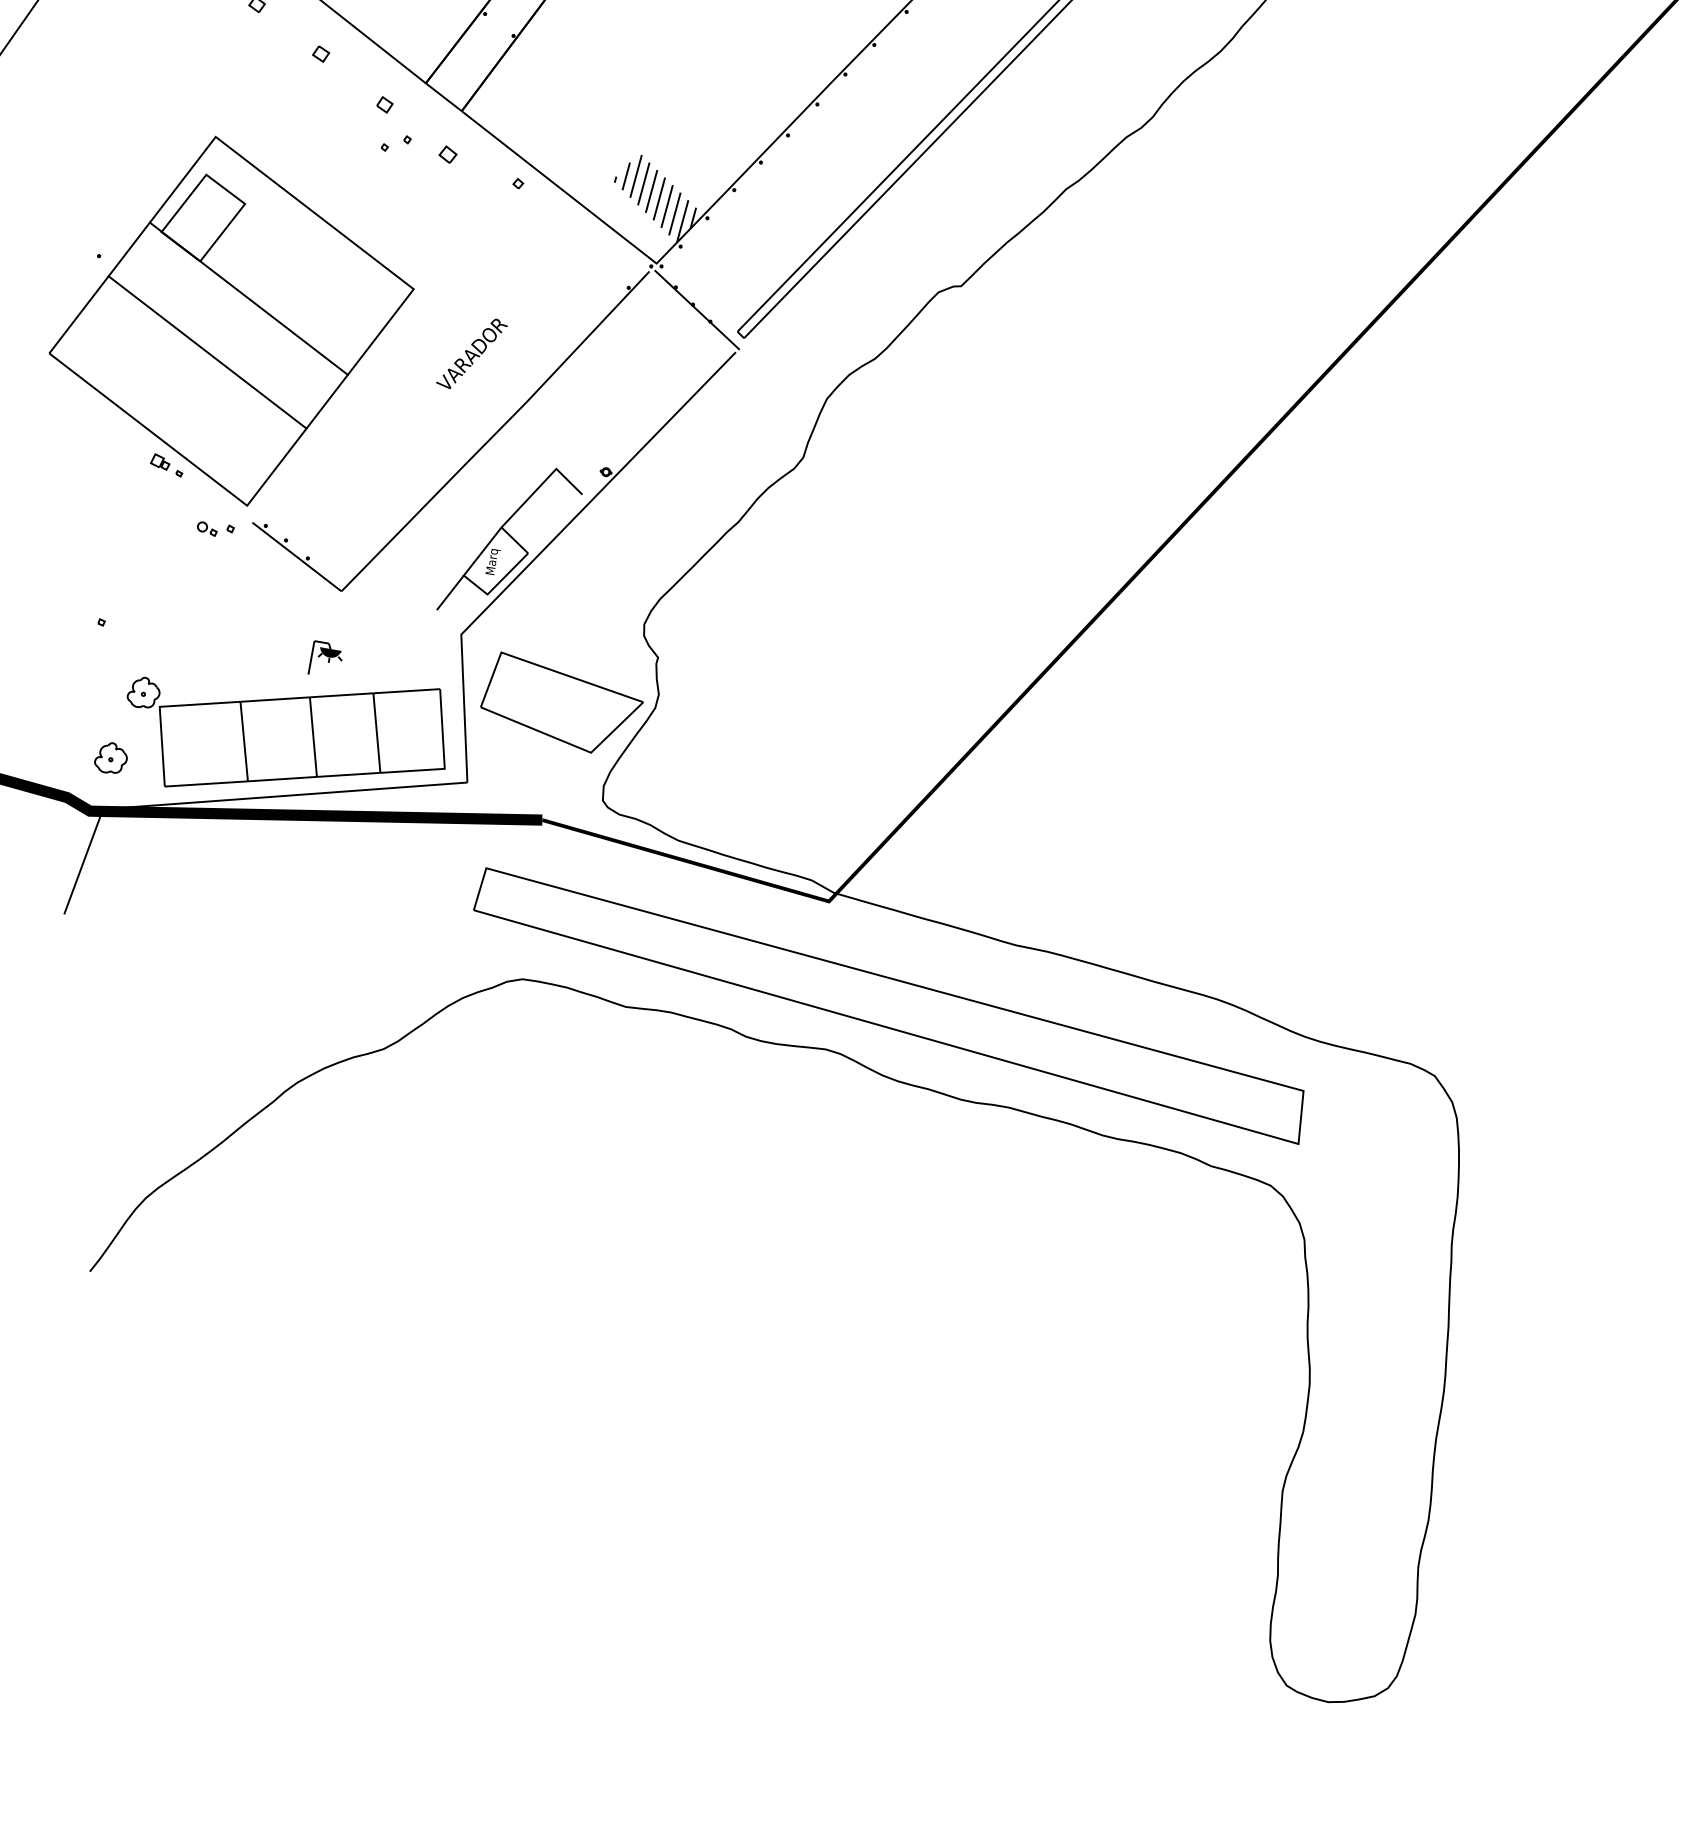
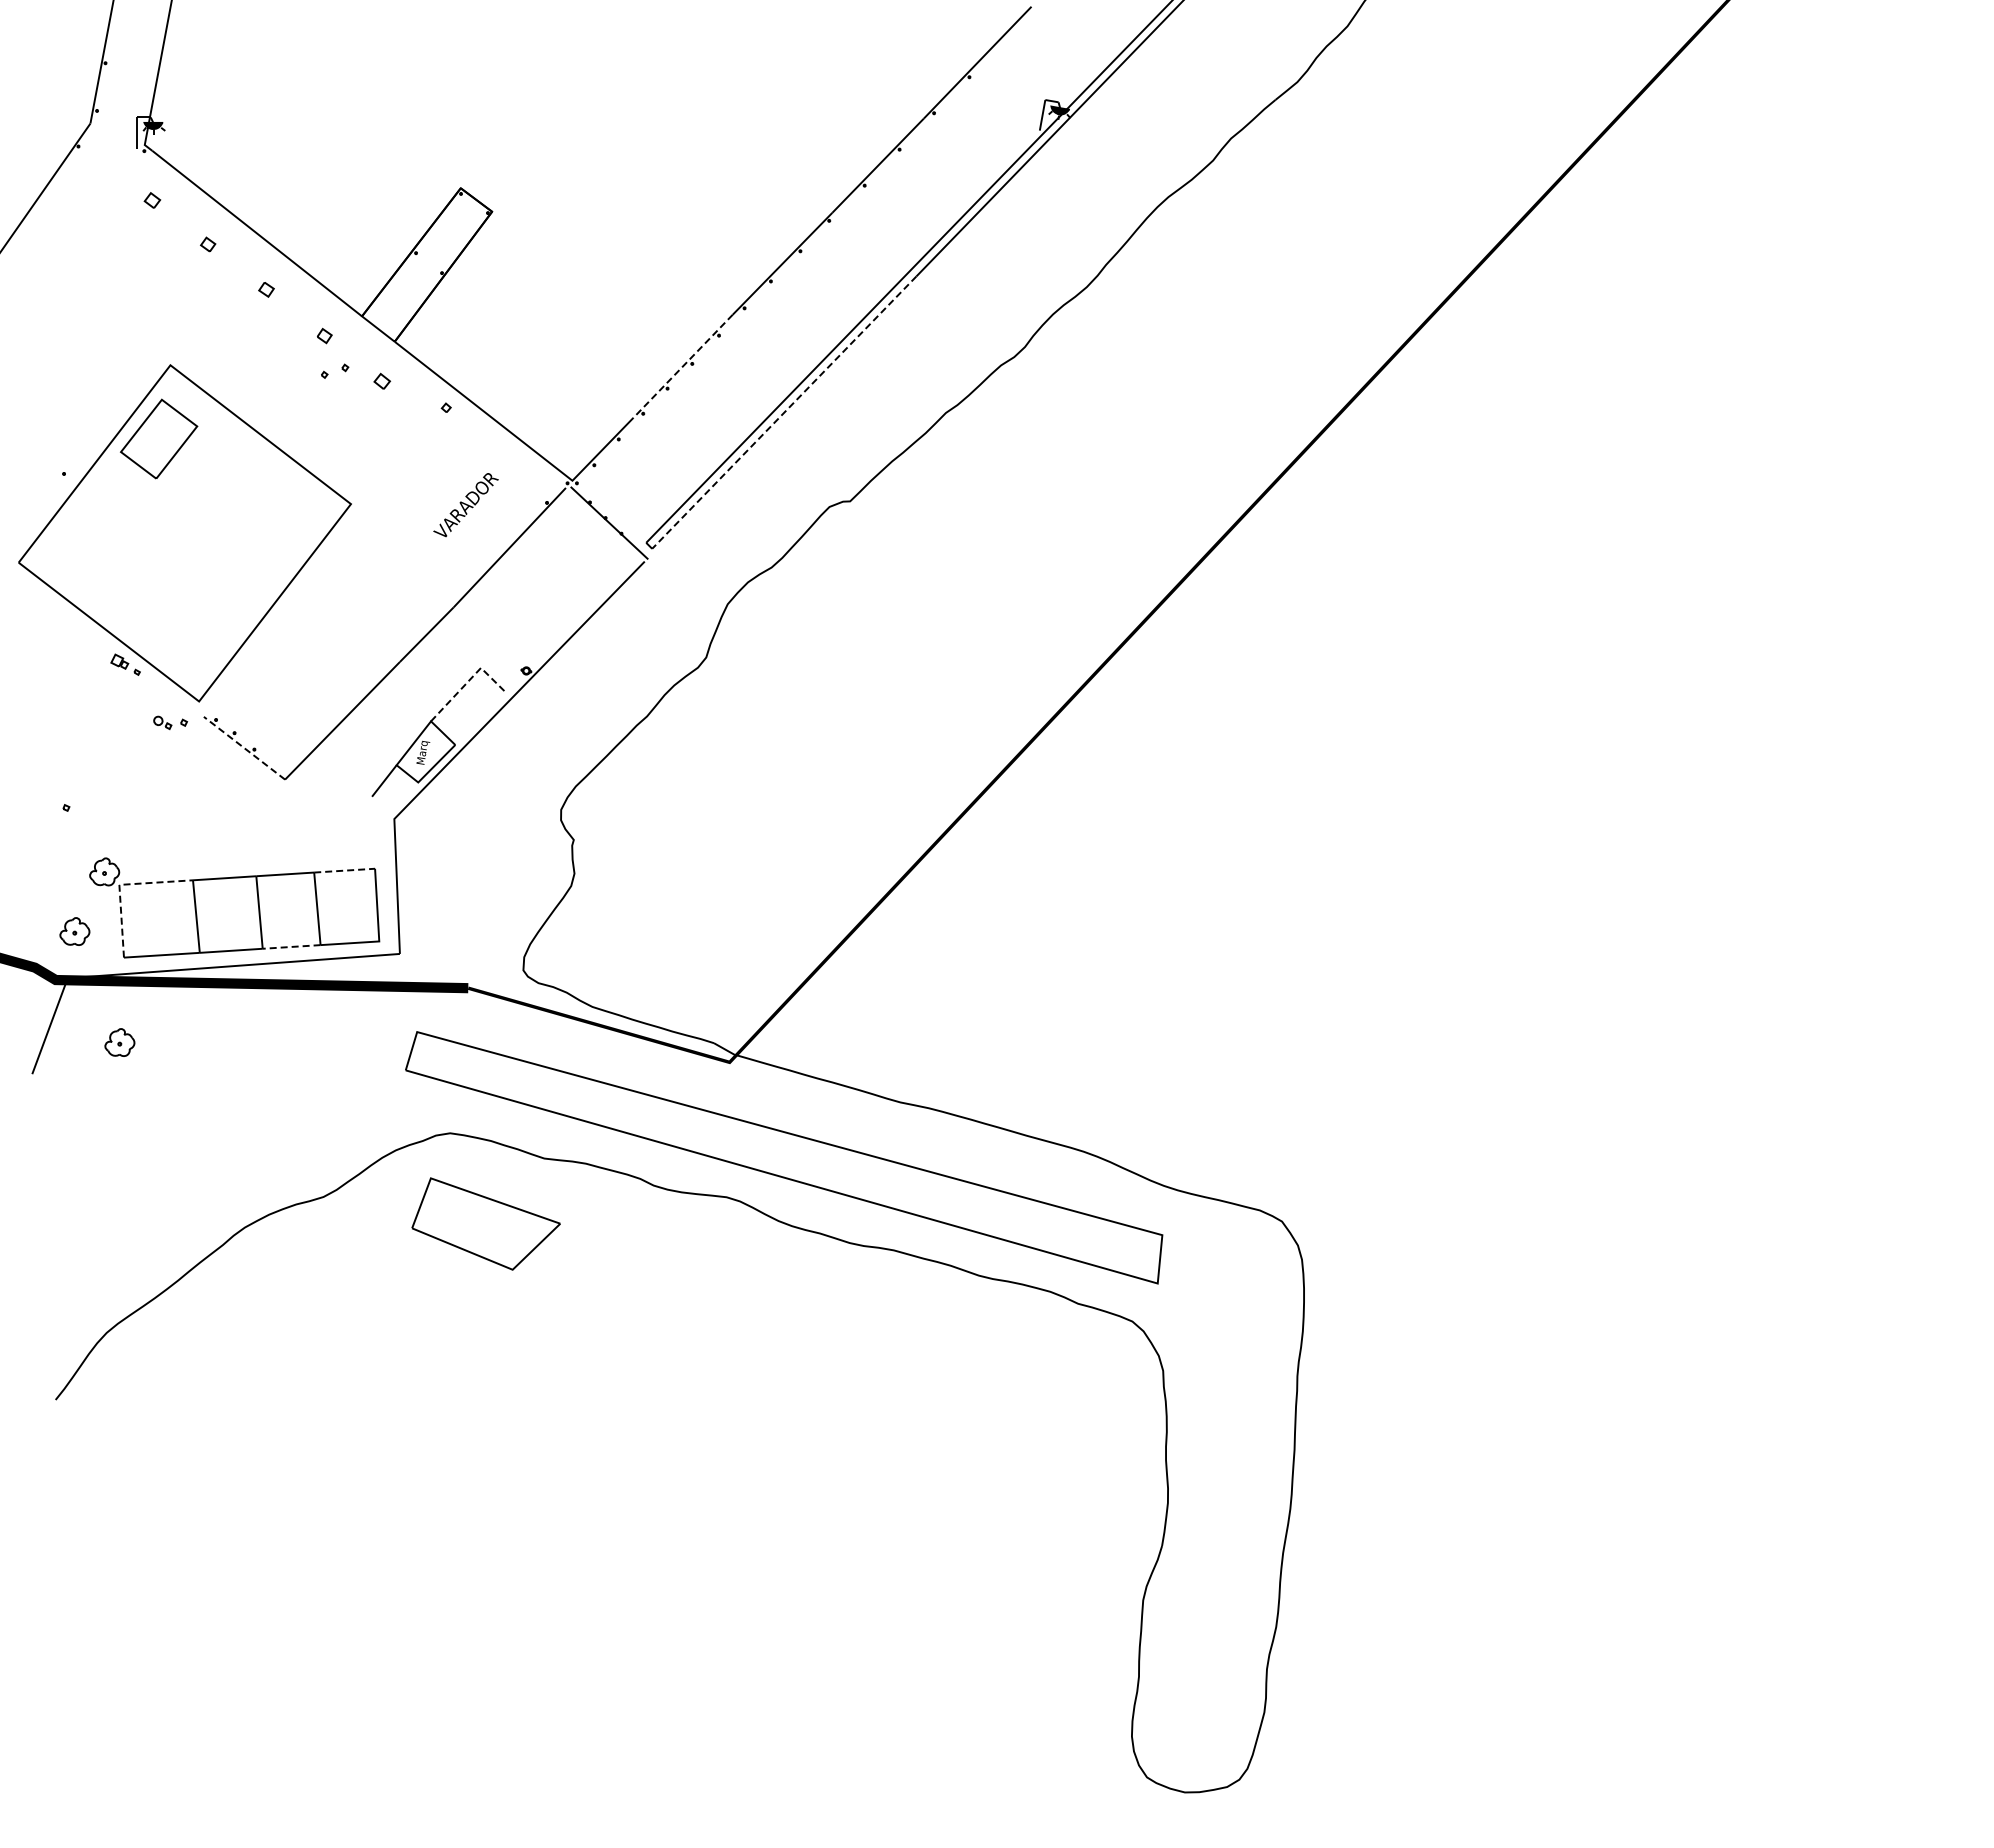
line: (778, 138) -> (683, 366), solid -> dashed
line: (889, 188) -> (784, 412), solid -> dashed
hatch: (655, 198) -> (571, 421), removed
line: (248, 298) -> (200, 512), removed
line: (207, 352) -> (162, 561), removed
text: (471, 354) -> (465, 505), moved
line: (542, 483) -> (468, 681), solid -> dashed
line: (296, 556) -> (244, 747), solid -> dashed
part: (324, 657) -> (269, 839), removed
line: (407, 691) -> (345, 870), solid -> dashed
part: (561, 702) -> (485, 1223), moved
line: (159, 706) -> (119, 884), solid -> dashed
line: (348, 774) -> (291, 946), solid -> dashed
part: (159, 879) -> (119, 1042), added

